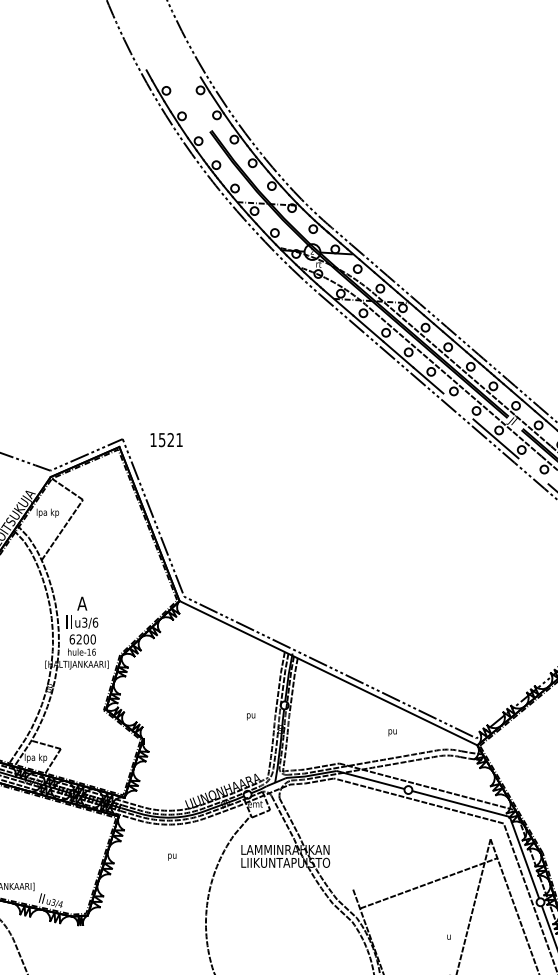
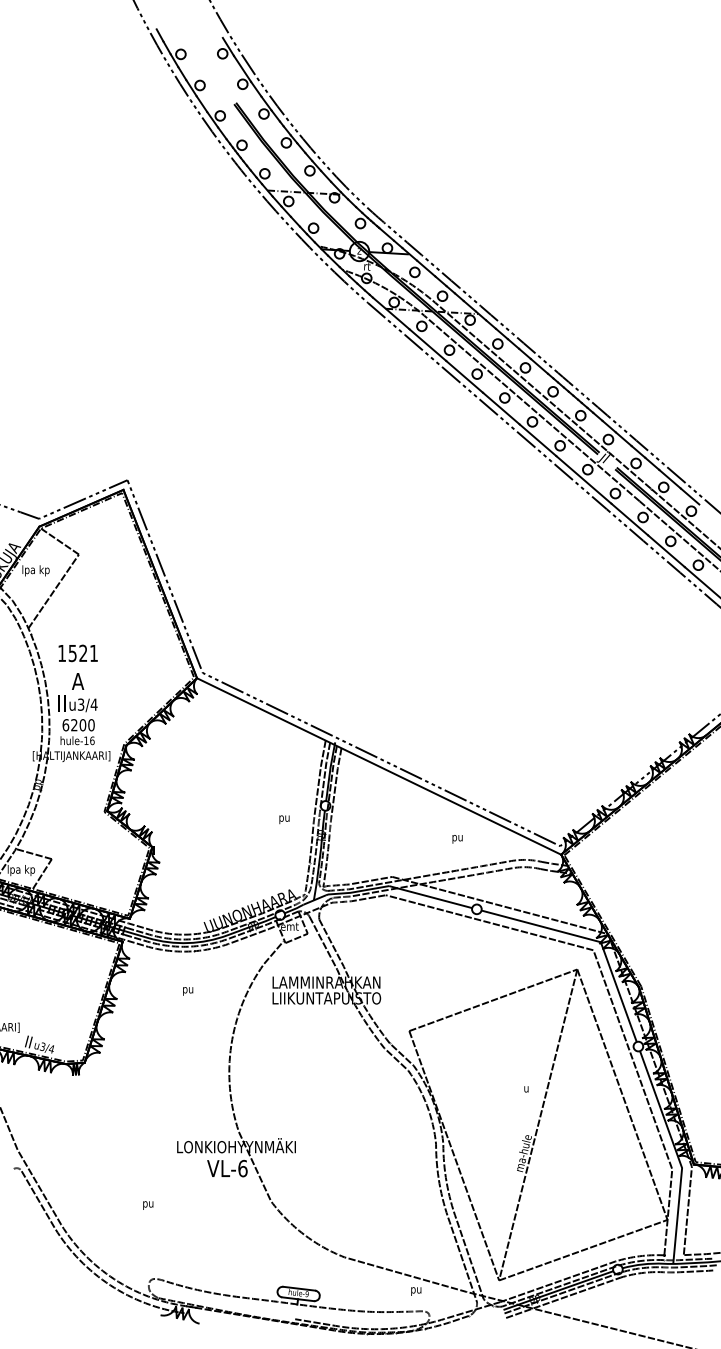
line: (458, 406) -> (537, 440), added
text: (166, 440) -> (77, 653), moved
line: (533, 471) -> (629, 519), added
text: (94, 622) -> (93, 704), u3/6 -> u3/4
line: (429, 883) -> (493, 1000), moved

